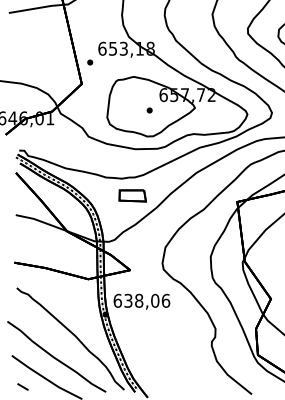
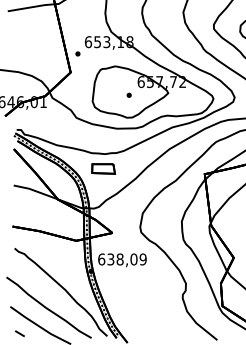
part: (132, 195) -> (103, 168), moved
text: (165, 300) -> (142, 259), 638,06 -> 638,09

